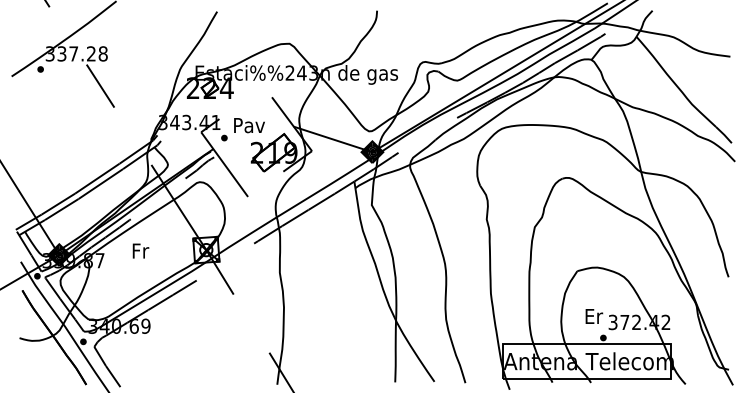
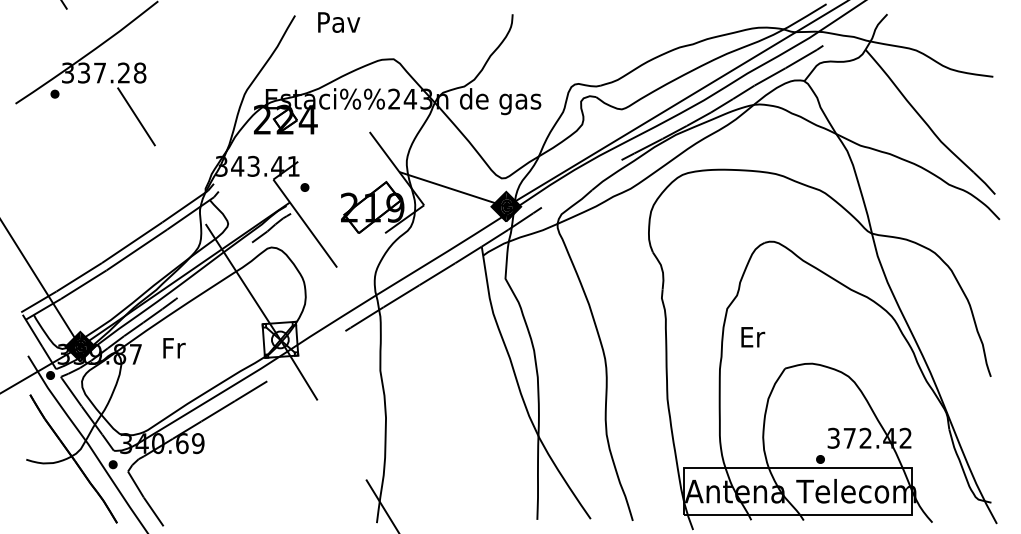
text: (249, 125) -> (339, 22), moved
text: (141, 251) -> (174, 348), moved
text: (594, 316) -> (753, 337), moved

